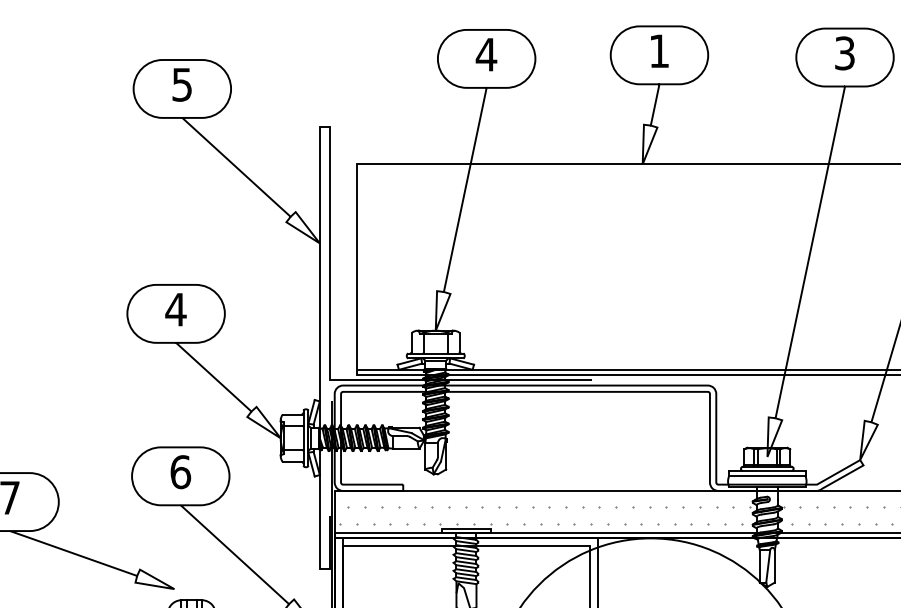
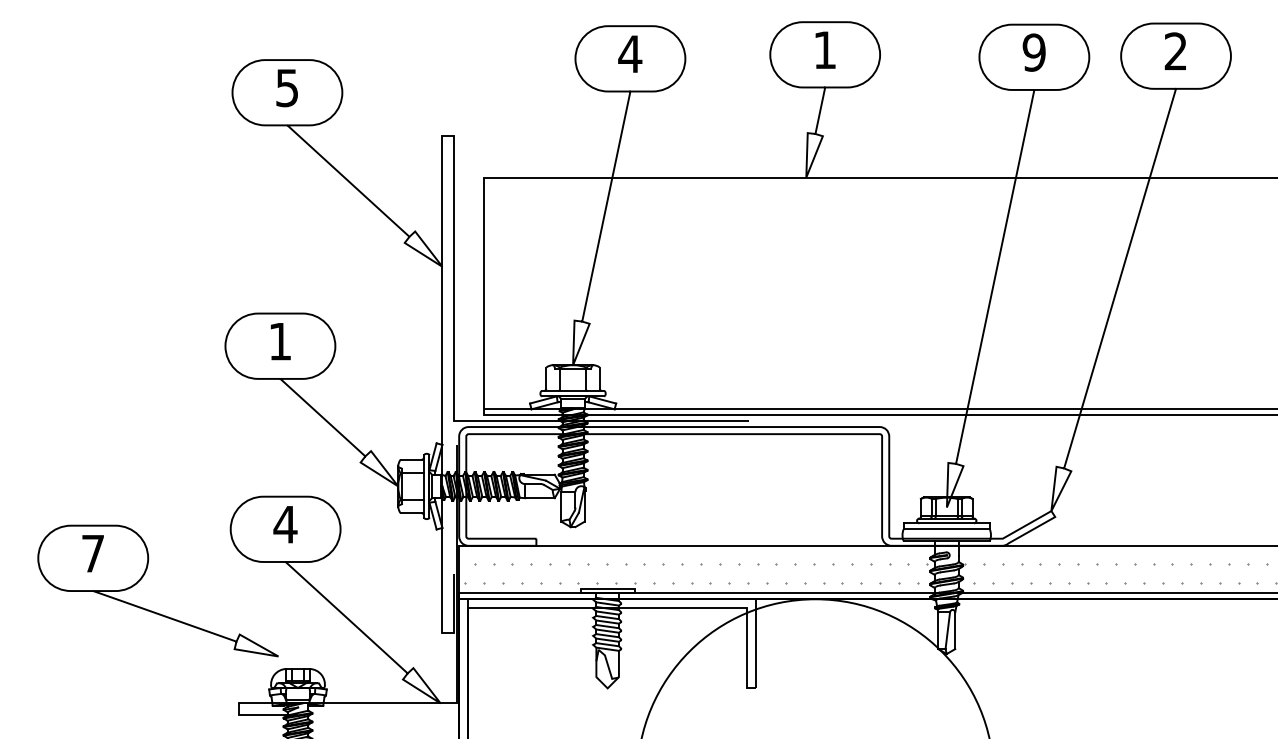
text: (844, 53) -> (1033, 52), 3 -> 9
text: (176, 309) -> (280, 341), 4 -> 1
text: (180, 472) -> (285, 524), 6 -> 4

